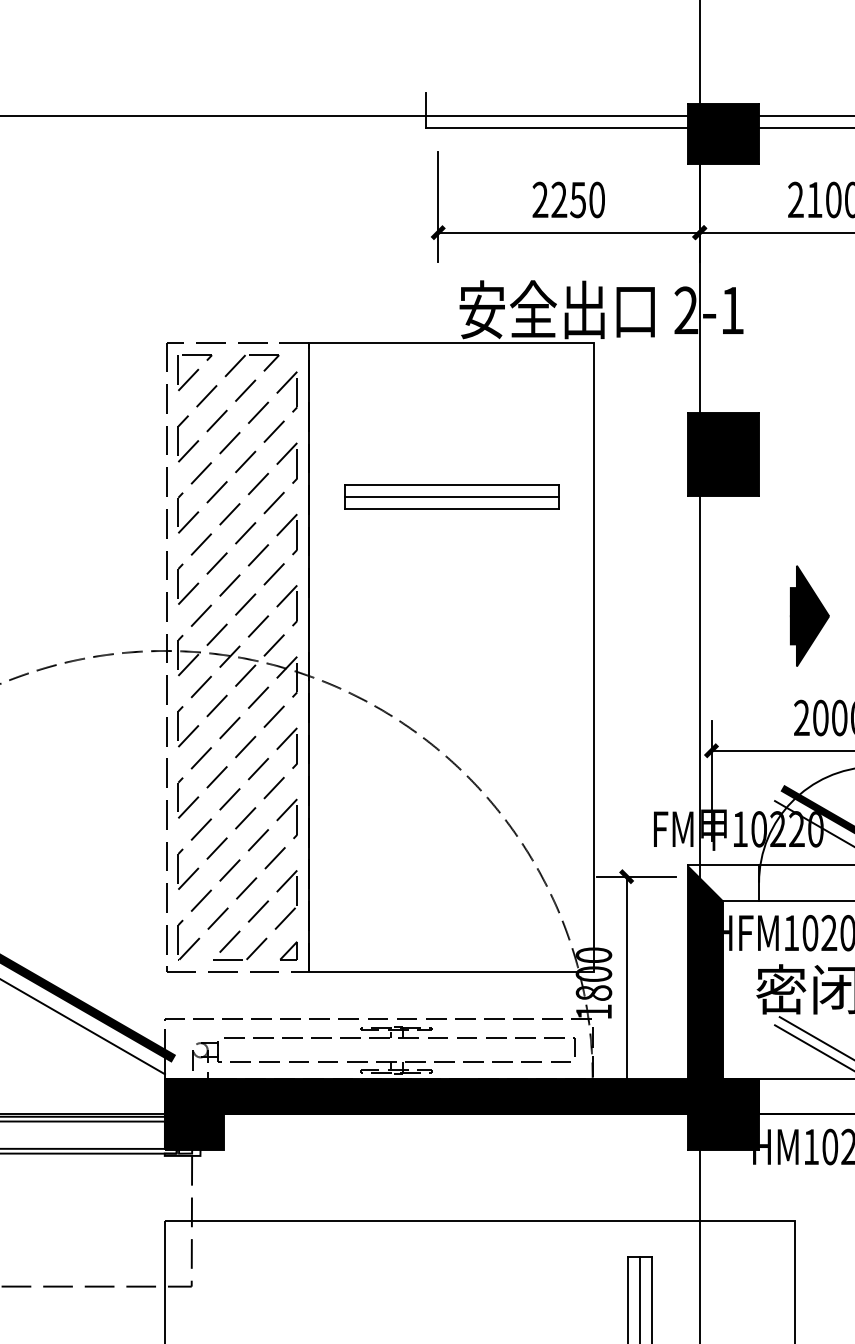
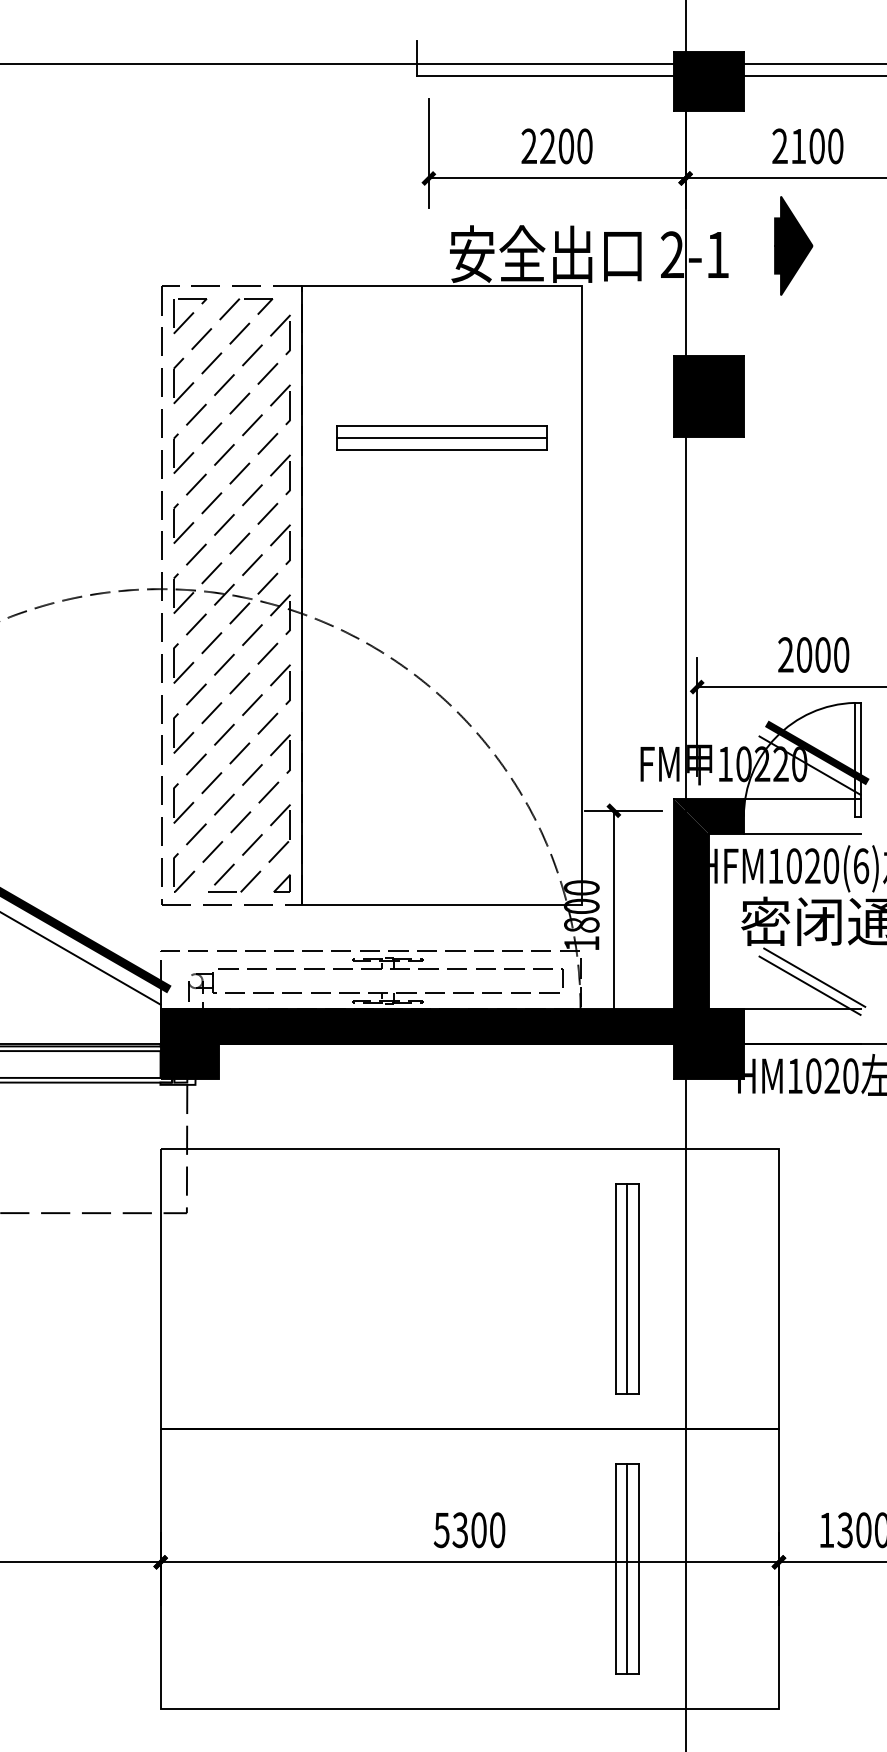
text: (578, 200) -> (566, 146), 2250 -> 2200
part: (809, 615) -> (793, 245), moved
fill: (723, 882) -> (708, 816), added

